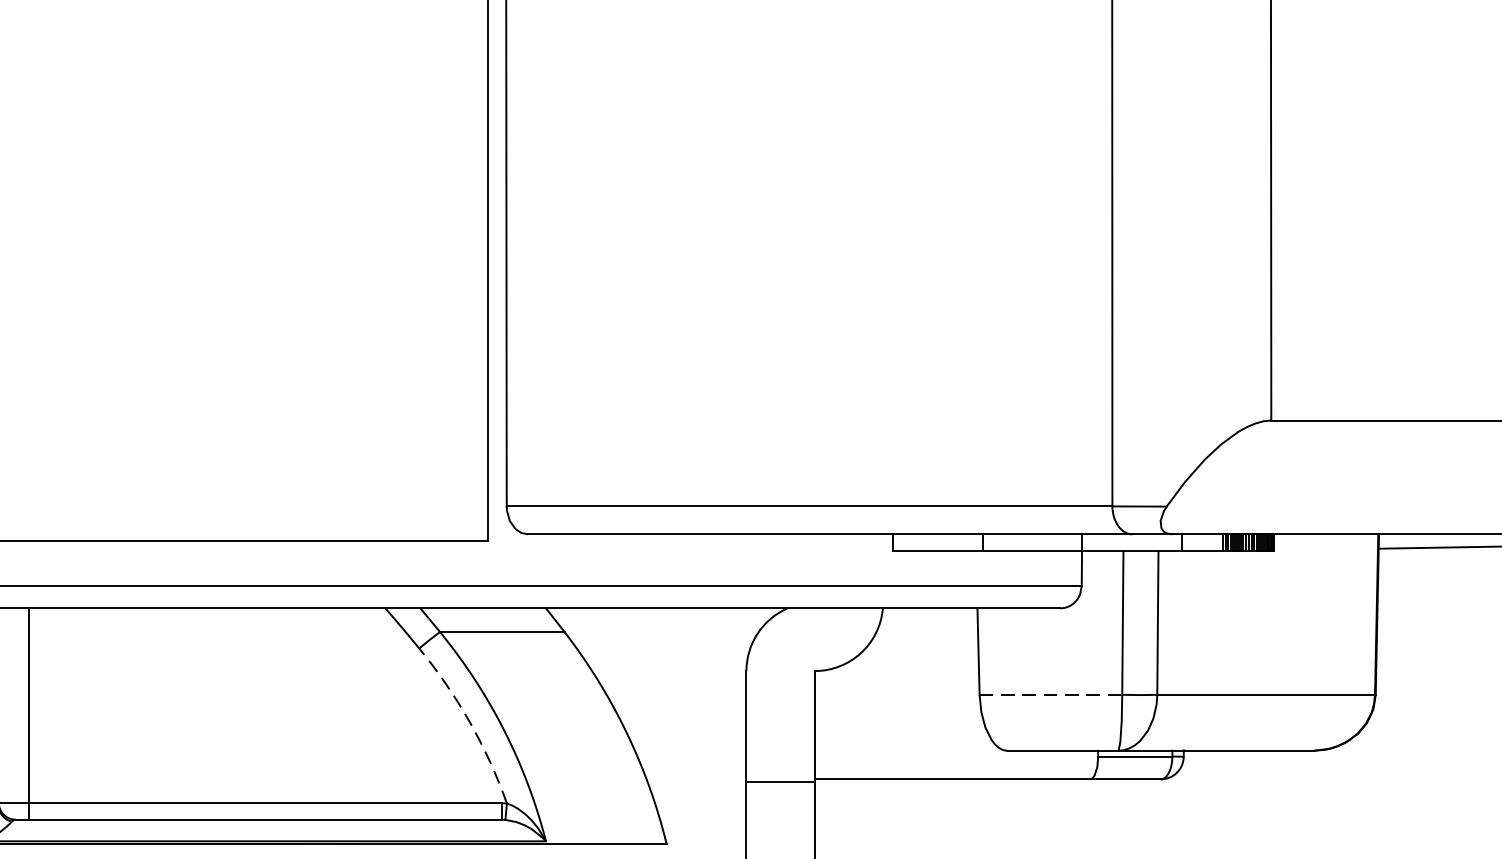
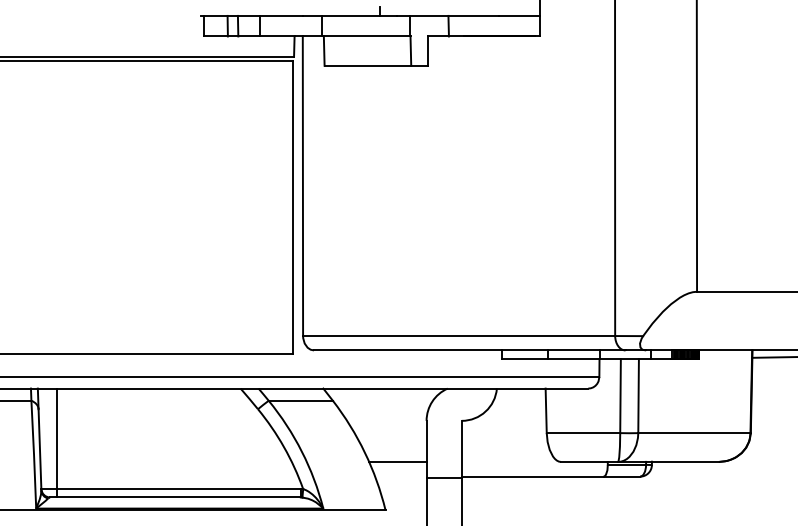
line: (1050, 695) -> (583, 433), dashed -> solid
arc: (470, 722) -> (284, 447), dashed -> solid
line: (689, 749) -> (397, 461), added

